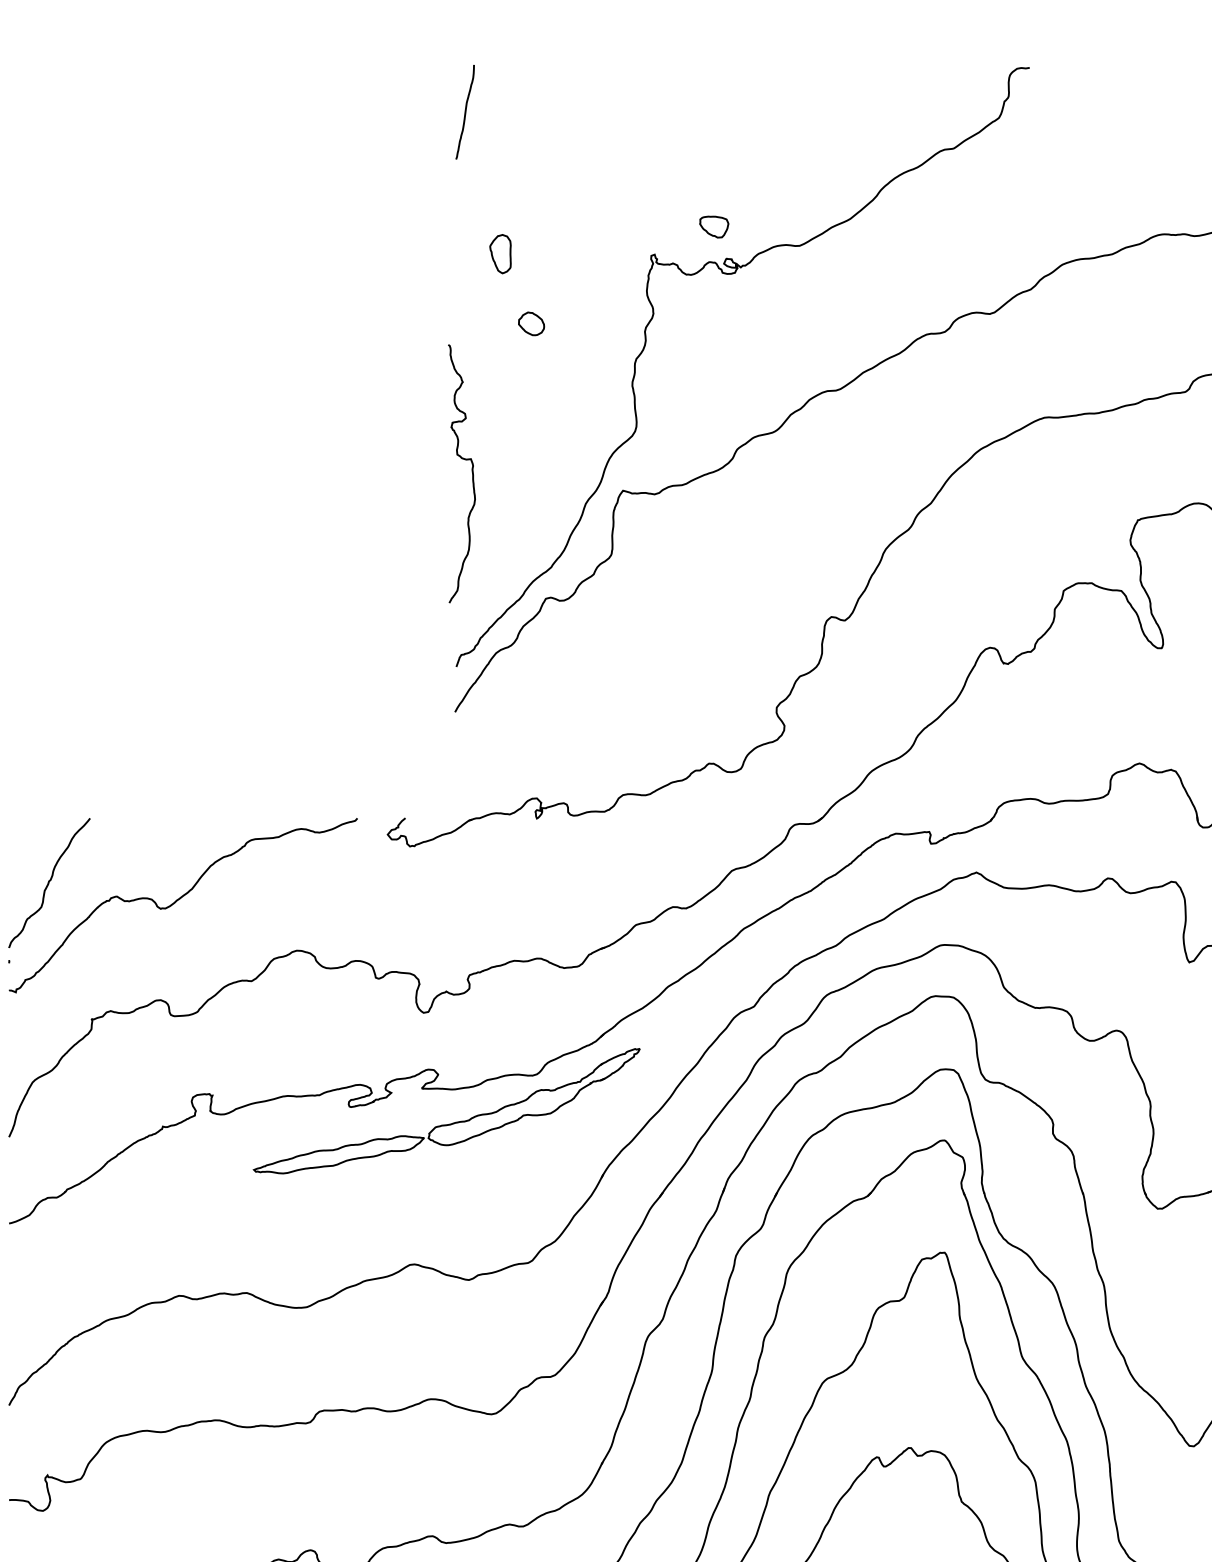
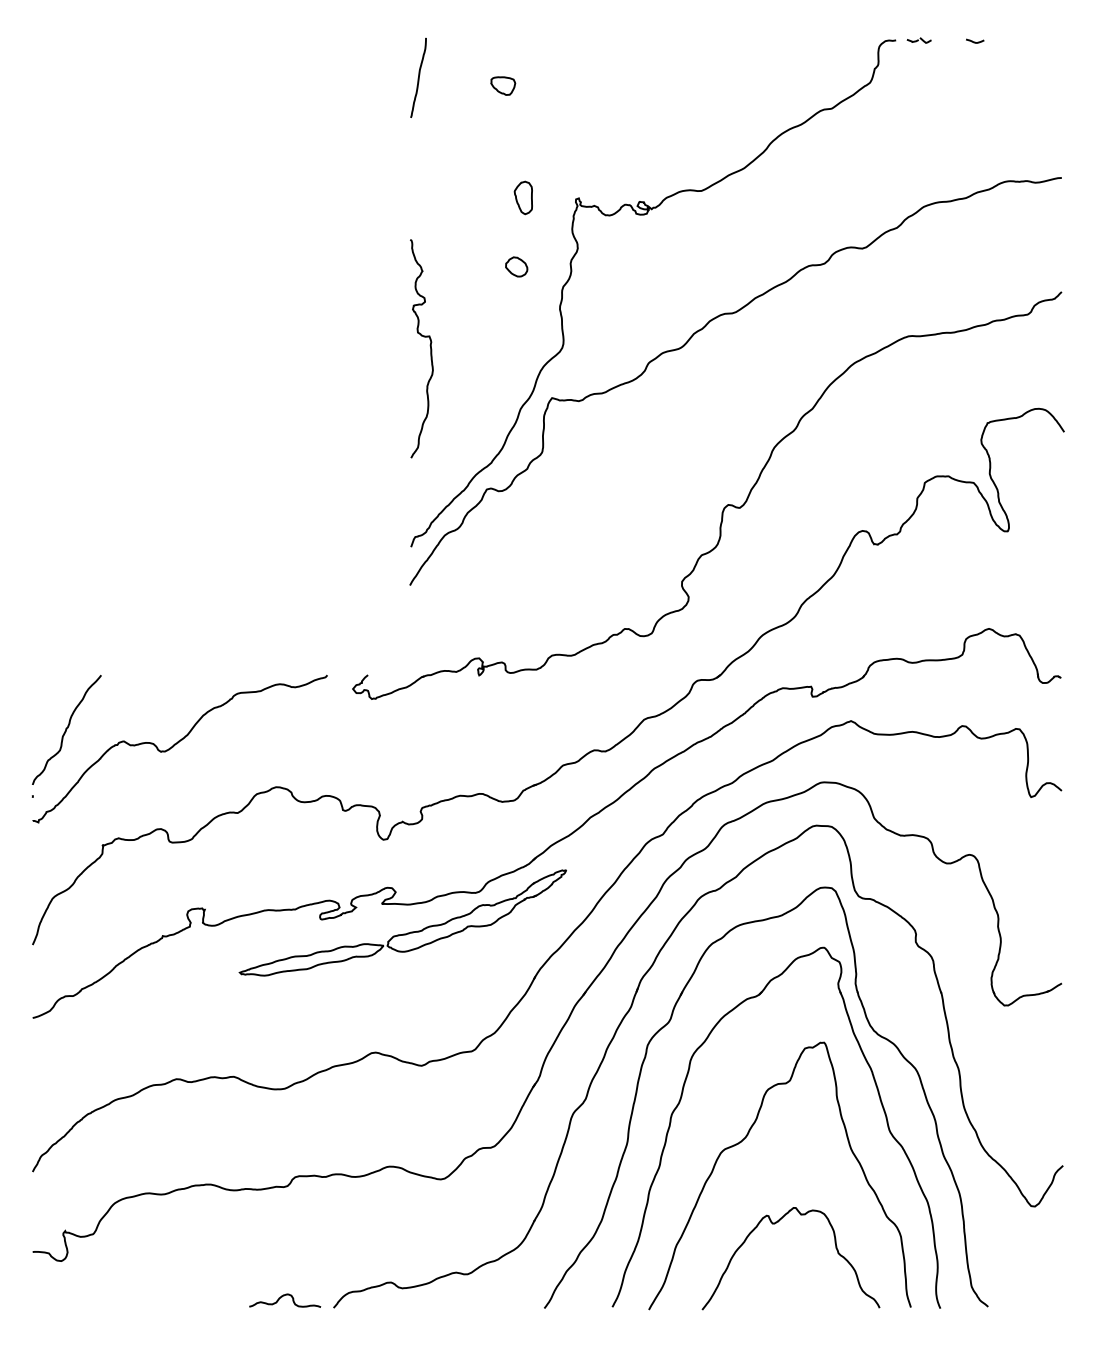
part: (1056, 68) -> (918, 40), added
curve: (1123, 69) -> (975, 41), added
part: (714, 226) -> (503, 85), moved
part: (499, 253) -> (522, 197), moved
part: (531, 323) -> (516, 266), moved
curve: (471, 469) -> (429, 345), moved

